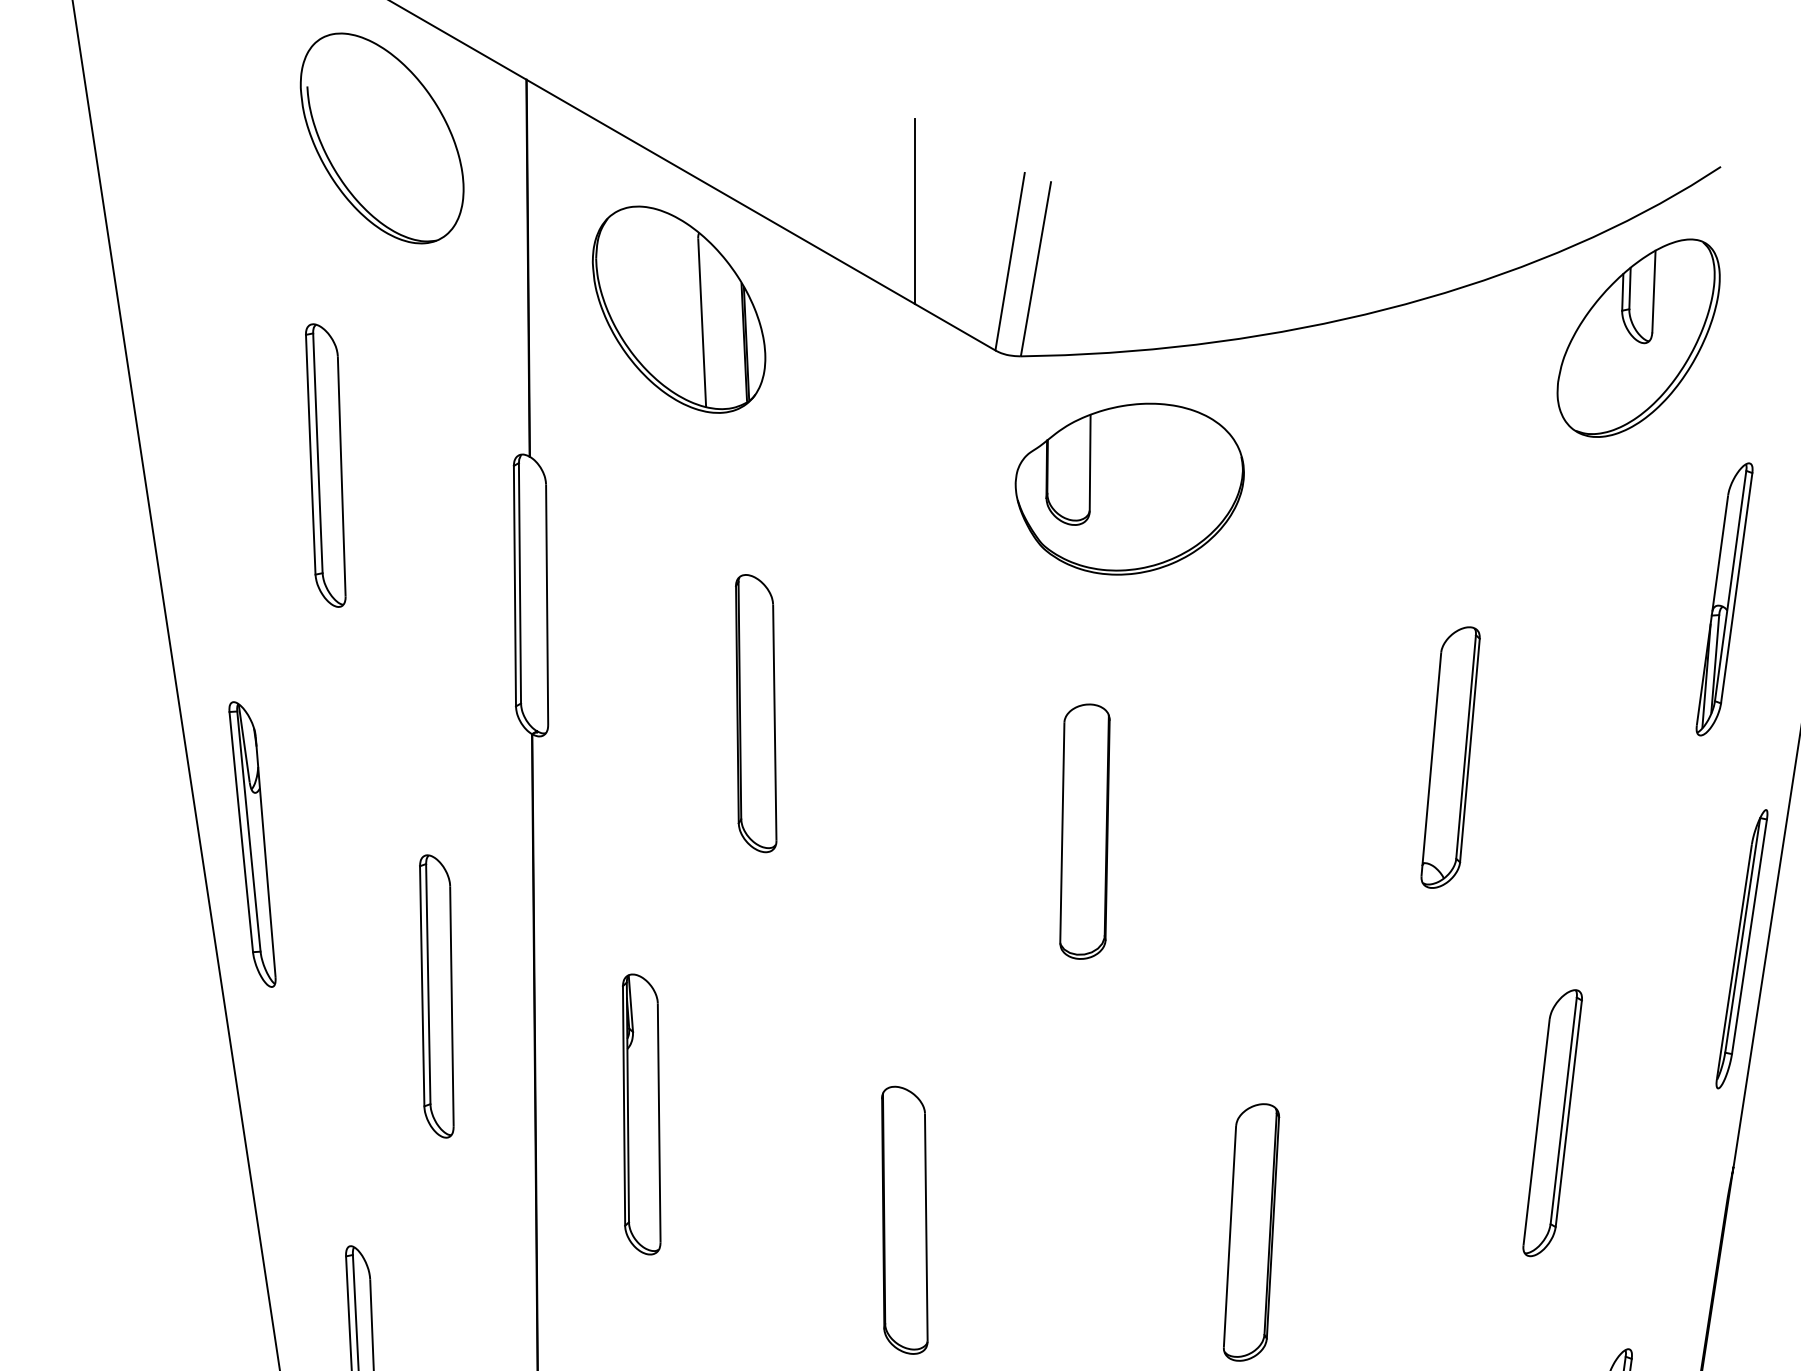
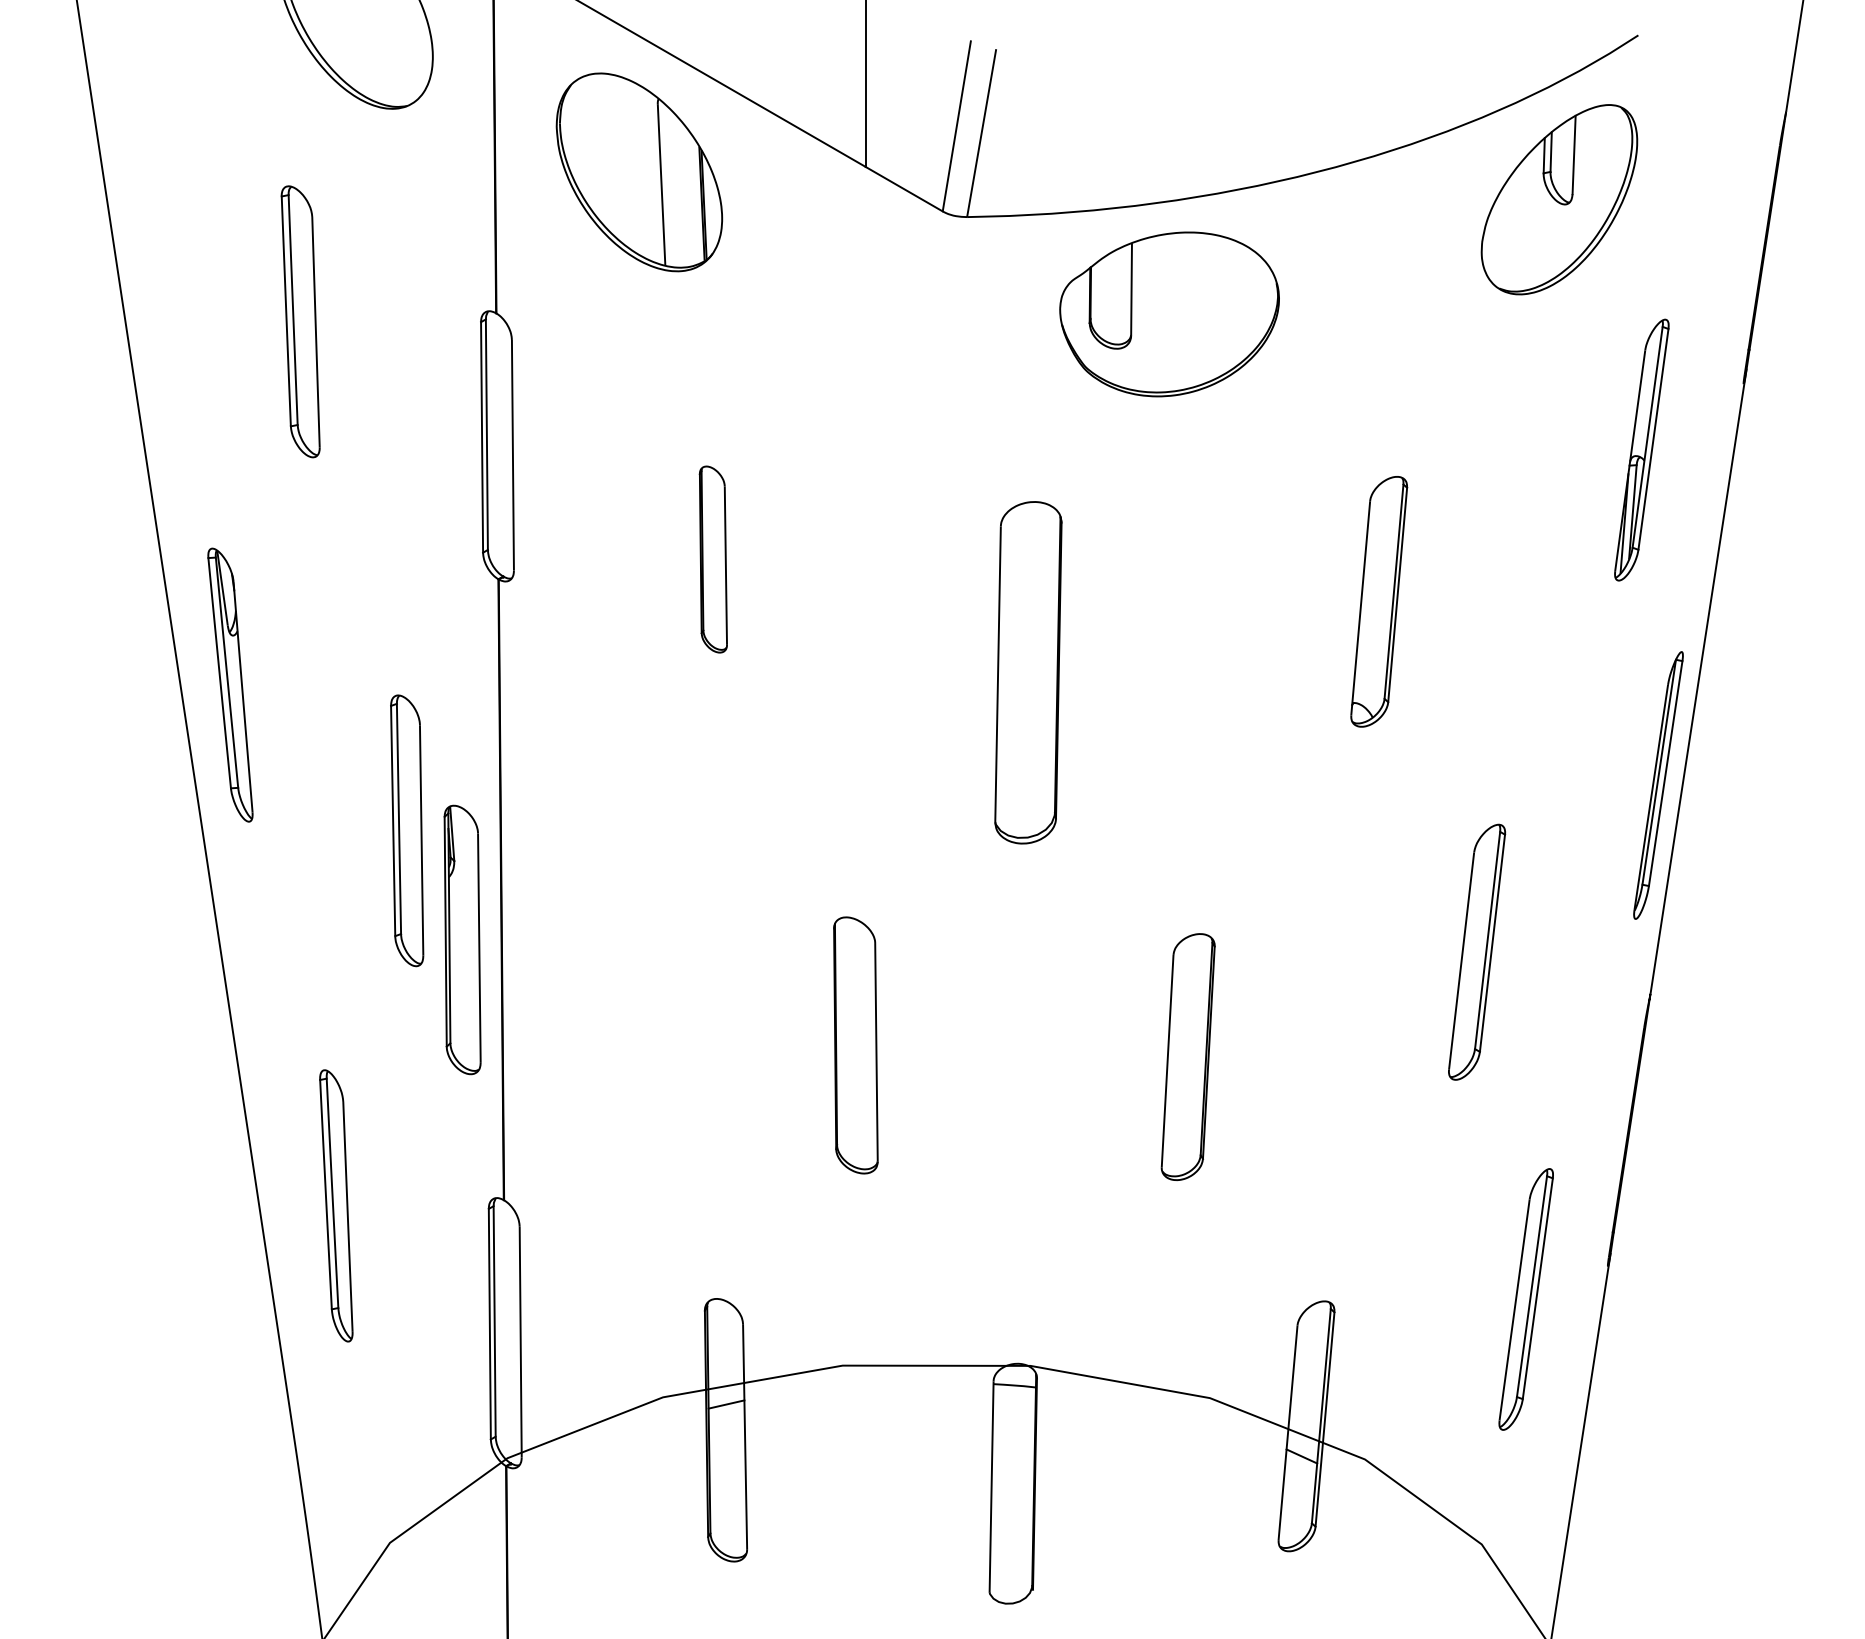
part: (1129, 489) -> (1169, 314), moved
part: (756, 713) -> (713, 559), size x0.7
part: (1084, 831) -> (1028, 672), size x1.4
part: (641, 1114) -> (462, 939), moved

